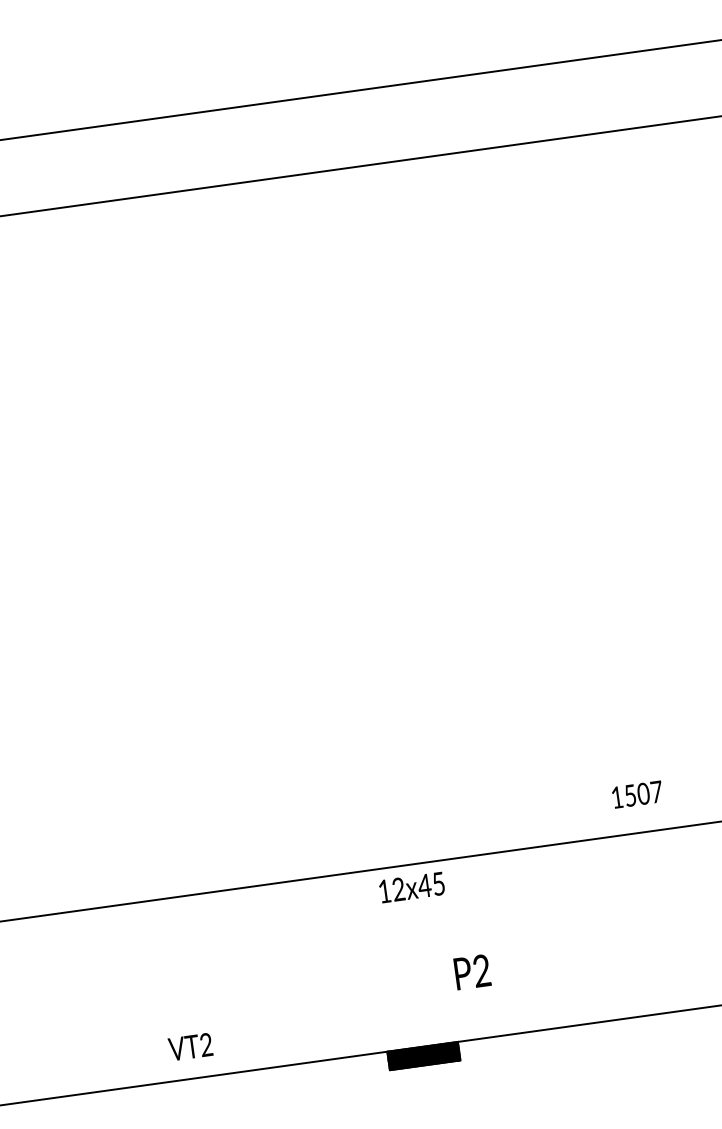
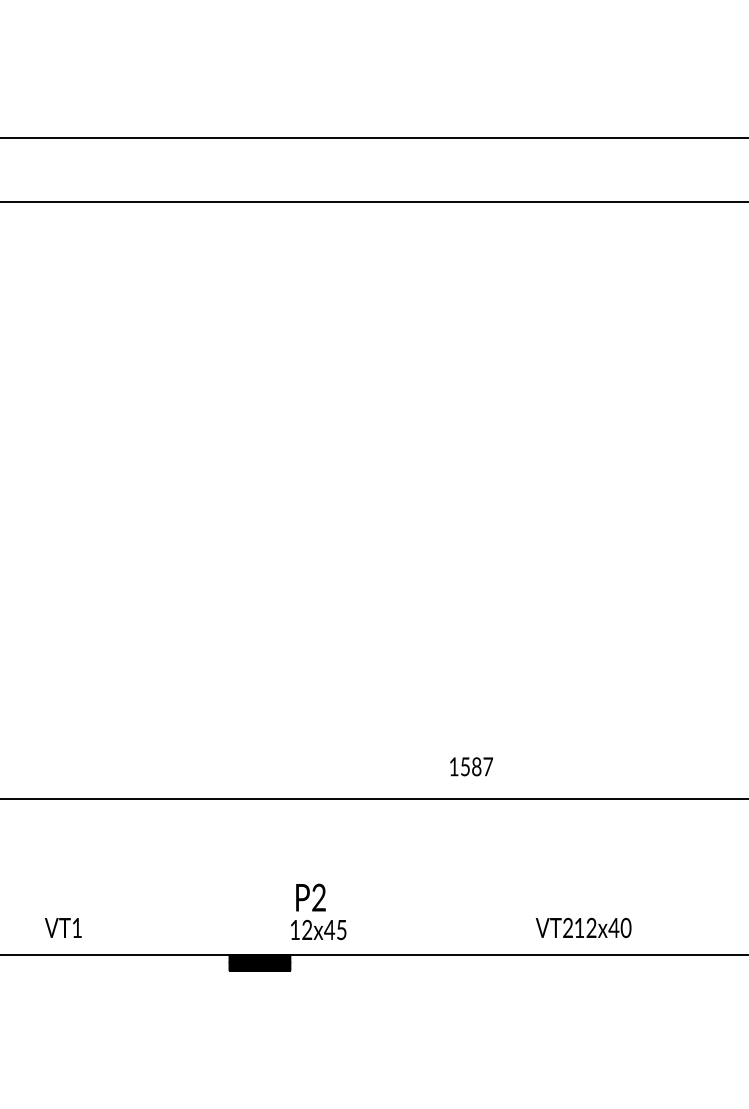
text: (643, 793) -> (476, 766), 1507 -> 1587
text: (411, 887) -> (318, 929), moved
text: (205, 1044) -> (76, 927), VT2 -> VT1

